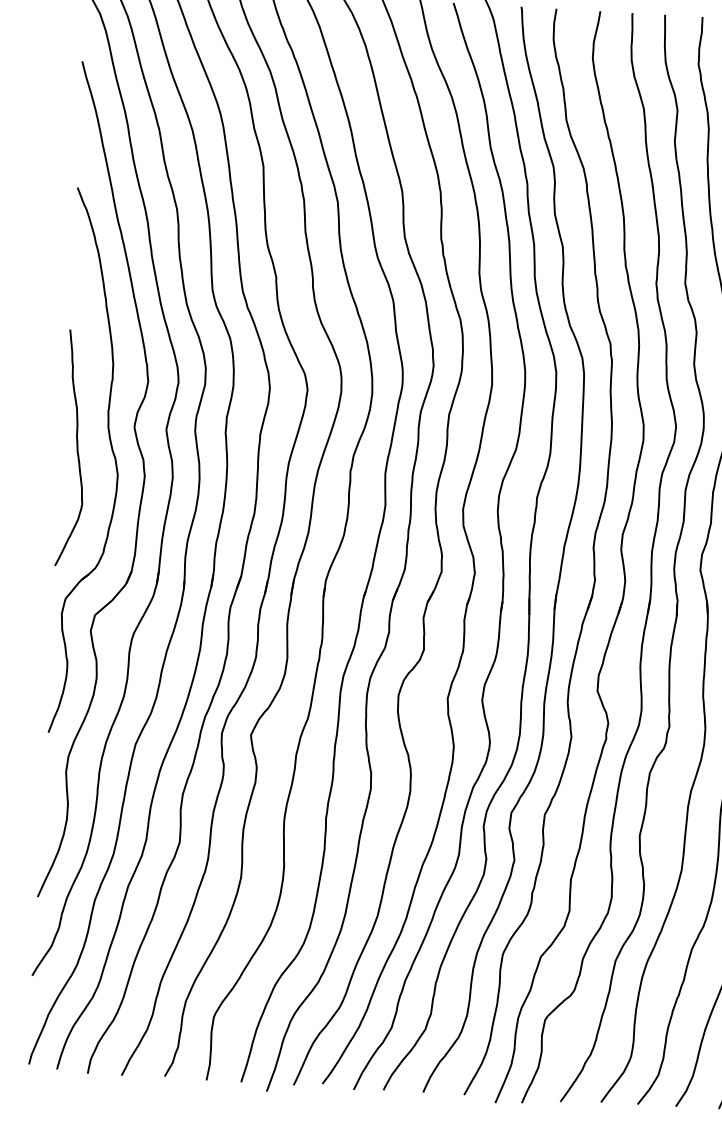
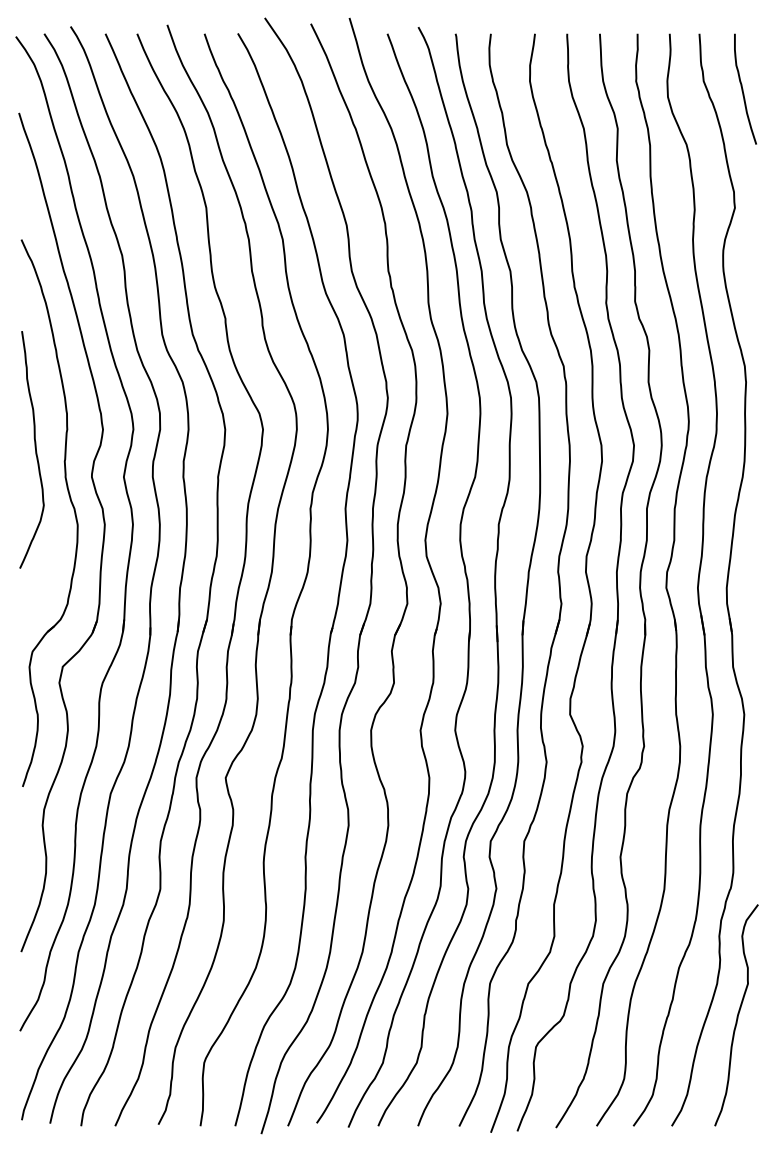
curve: (76, 446) -> (34, 447), moved

